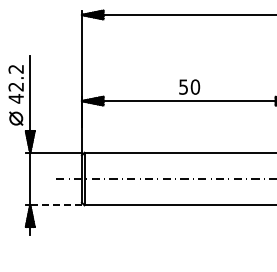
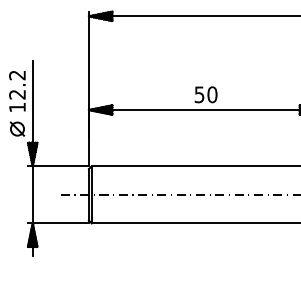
text: (15, 98) -> (16, 107), 42.2 -> 12.2
line: (56, 205) -> (61, 223), dashed -> solid

